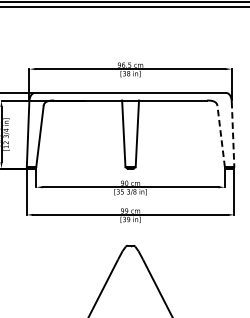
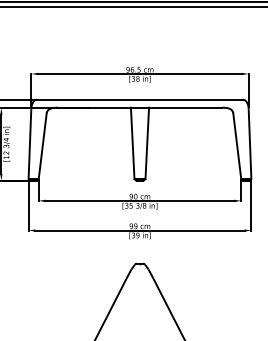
line: (233, 134) -> (250, 144), dashed -> solid
line: (221, 135) -> (237, 145), dashed -> solid

